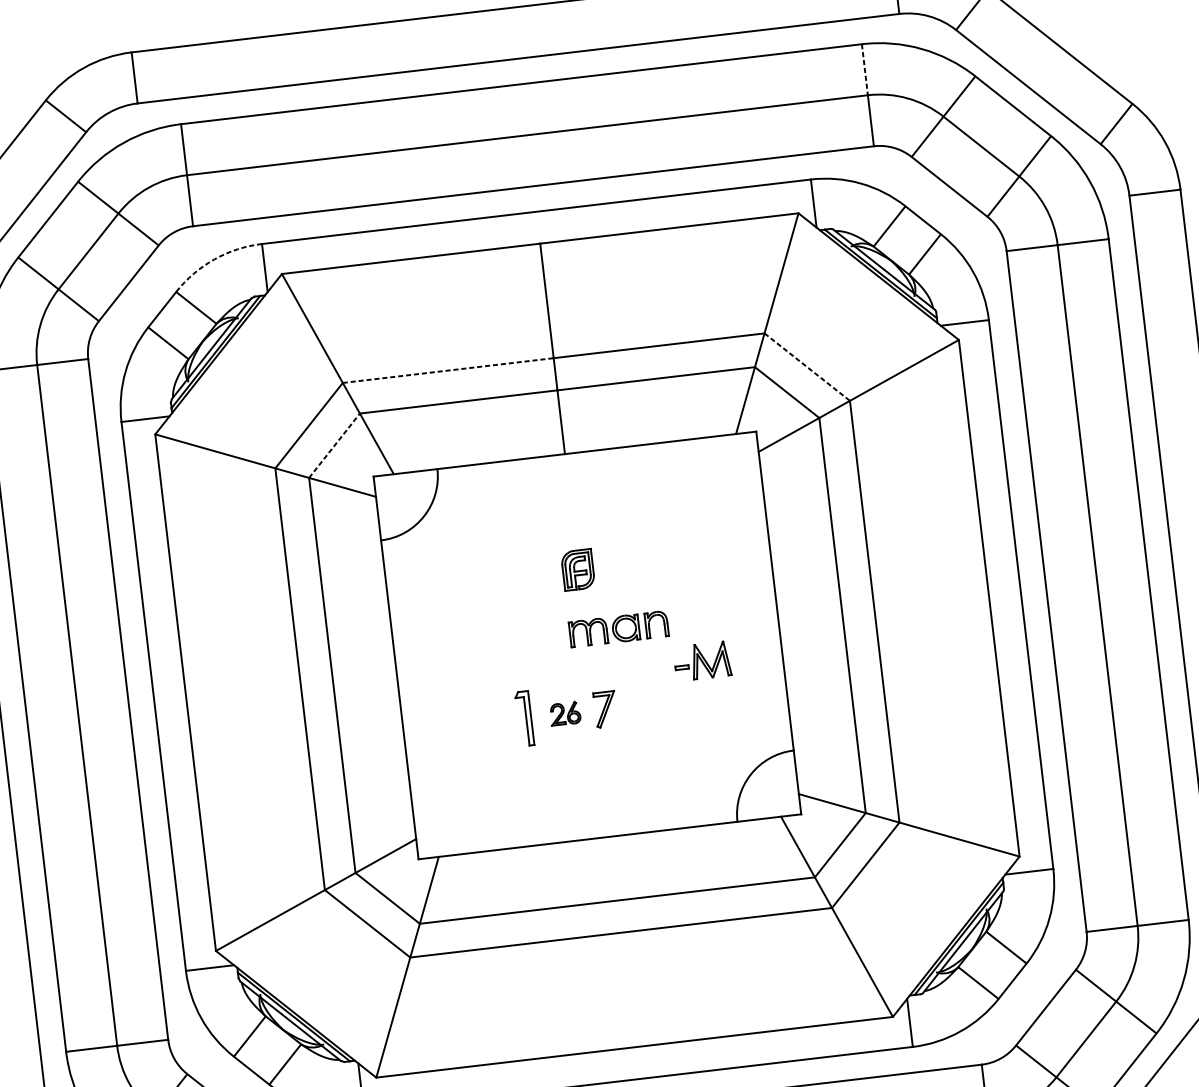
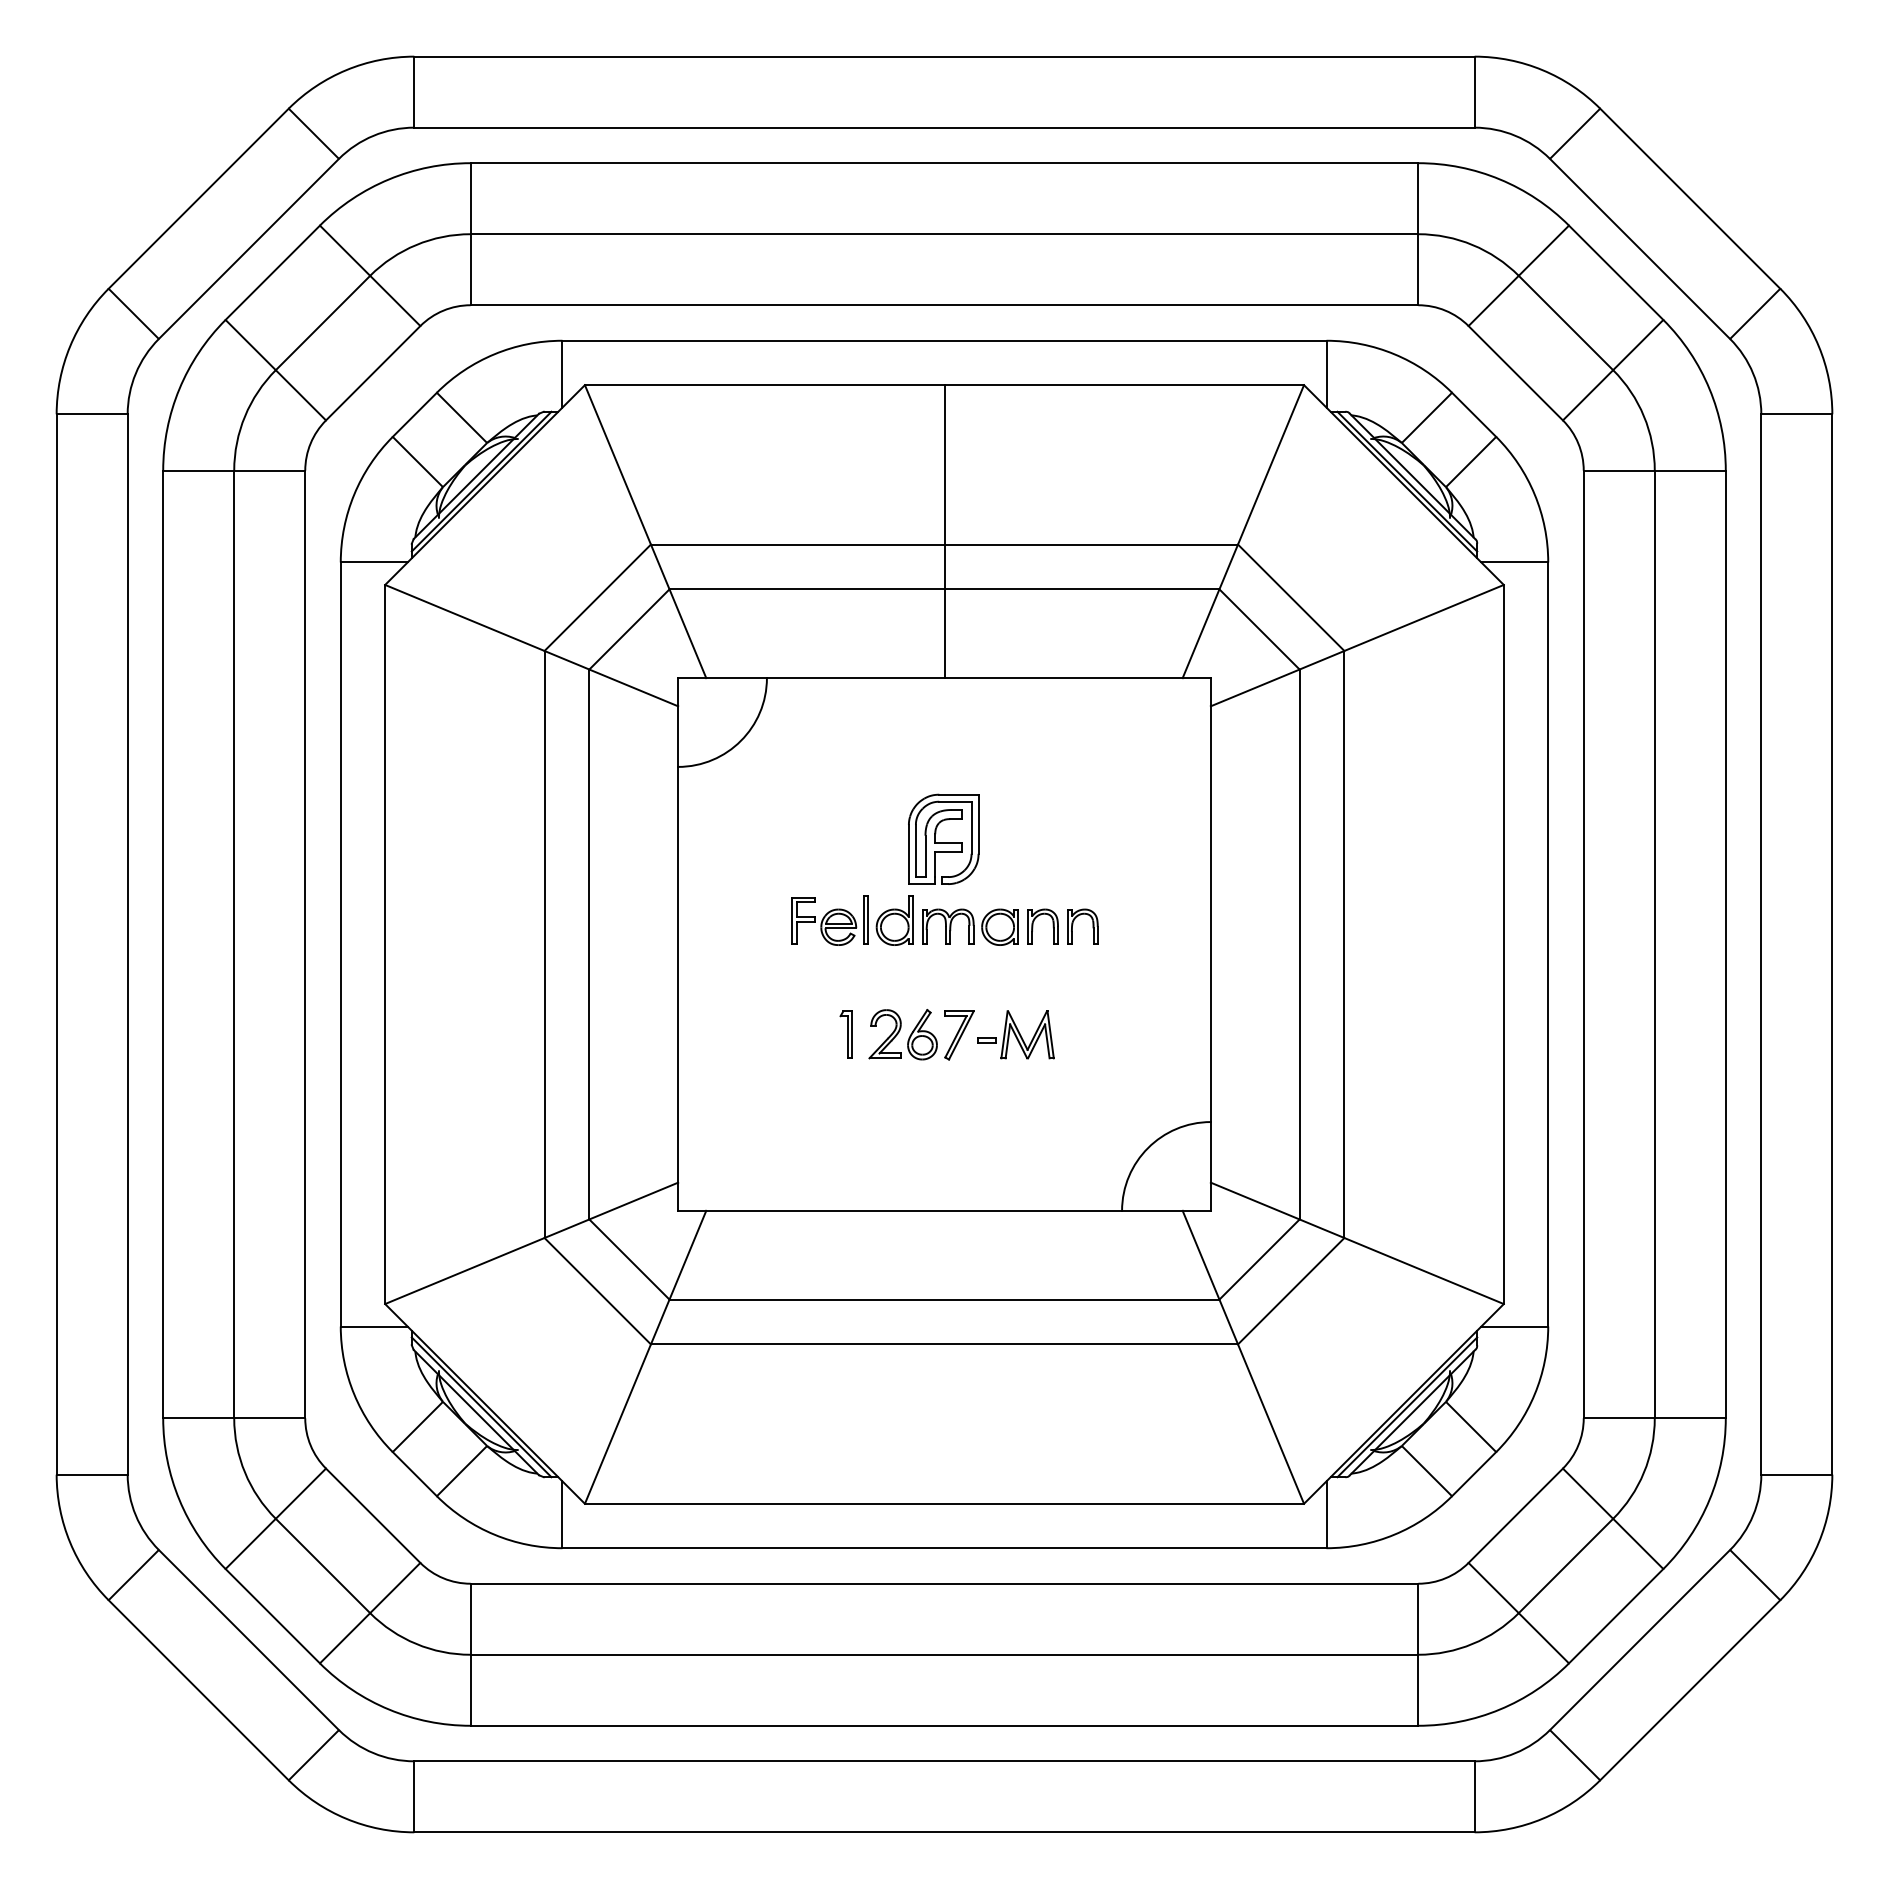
line: (864, 69) -> (1418, 198), dashed -> solid
arc: (214, 259) -> (494, 354), dashed -> solid
line: (807, 367) -> (1291, 598), dashed -> solid
line: (448, 370) -> (797, 544), dashed -> solid
line: (334, 445) -> (629, 629), dashed -> solid
part: (577, 569) -> (943, 838), size x1.67
part: (678, 620) -> (1073, 924), added
part: (519, 636) -> (852, 920), added
part: (702, 661) -> (1015, 1034), moved
part: (564, 713) -> (902, 1034), size x1.67
part: (523, 718) -> (845, 1034), size x0.62

